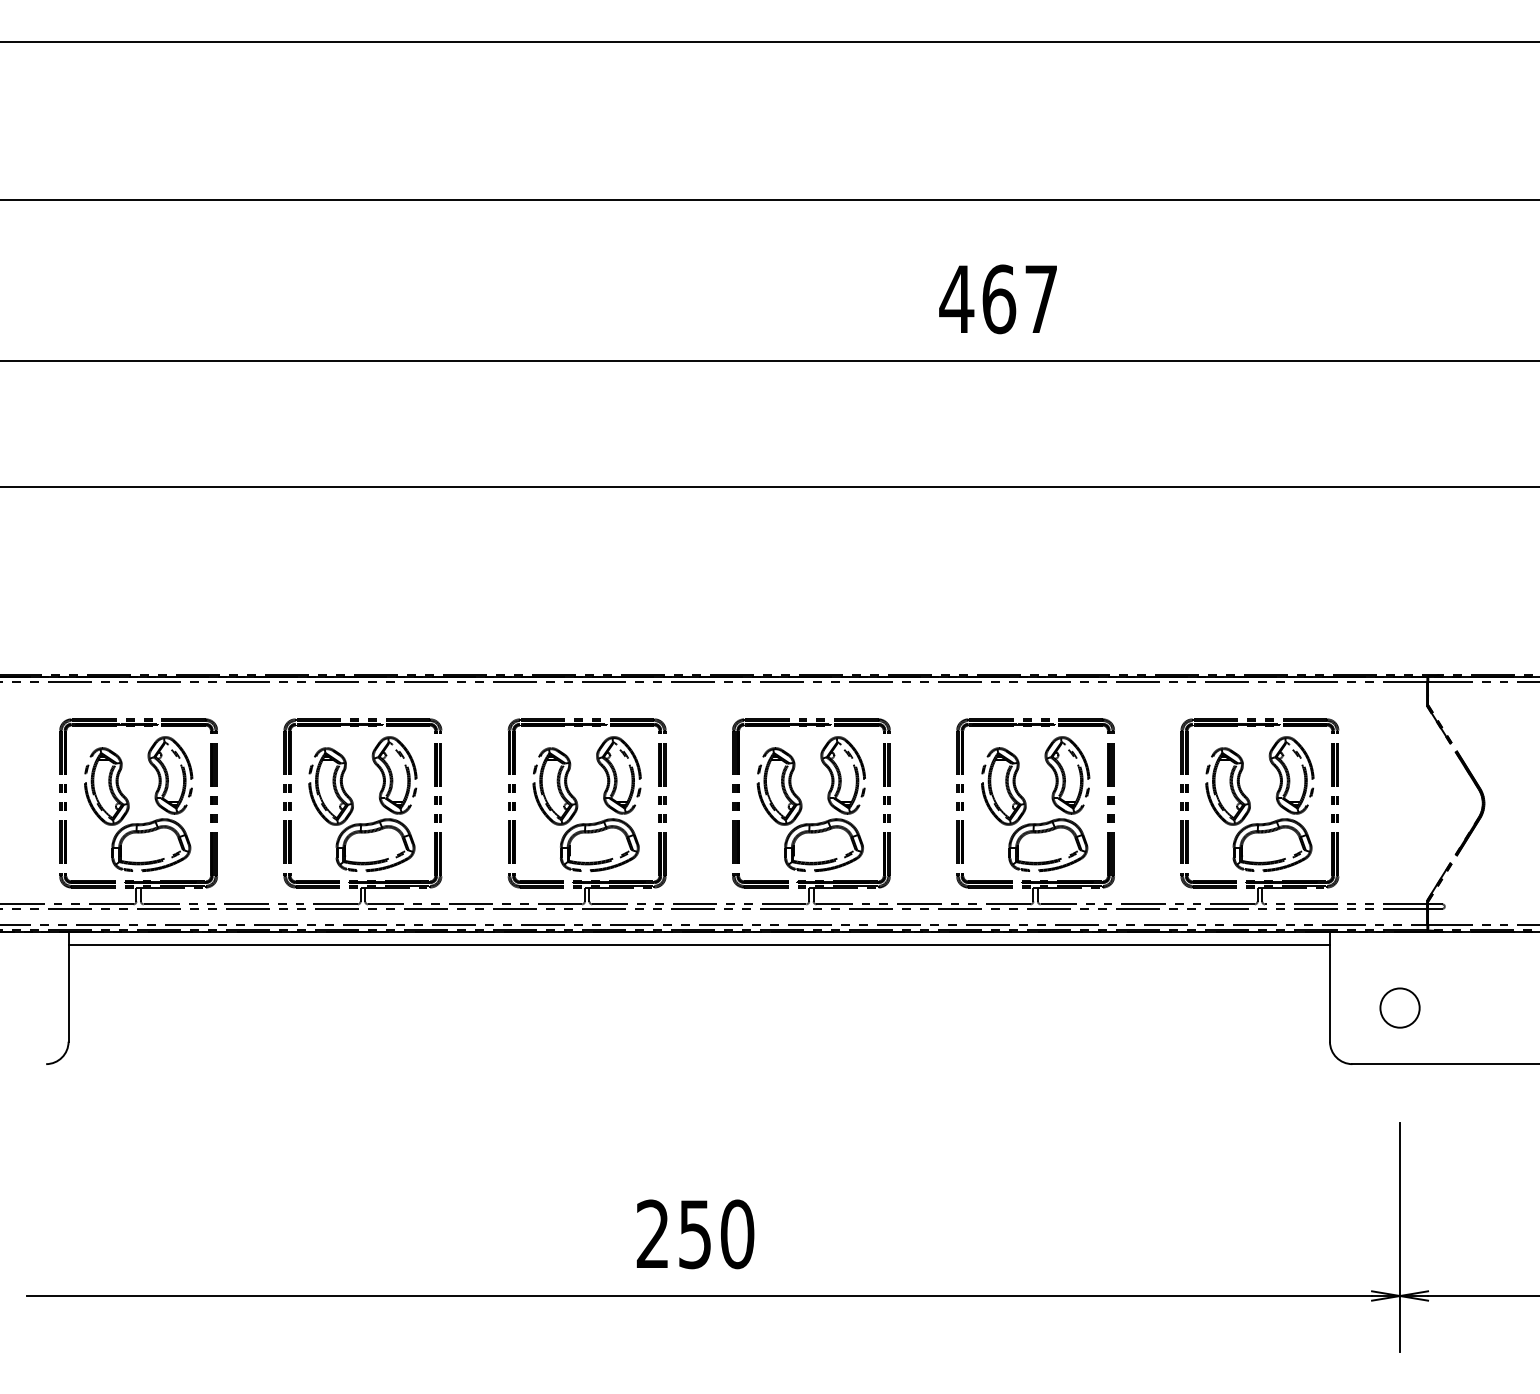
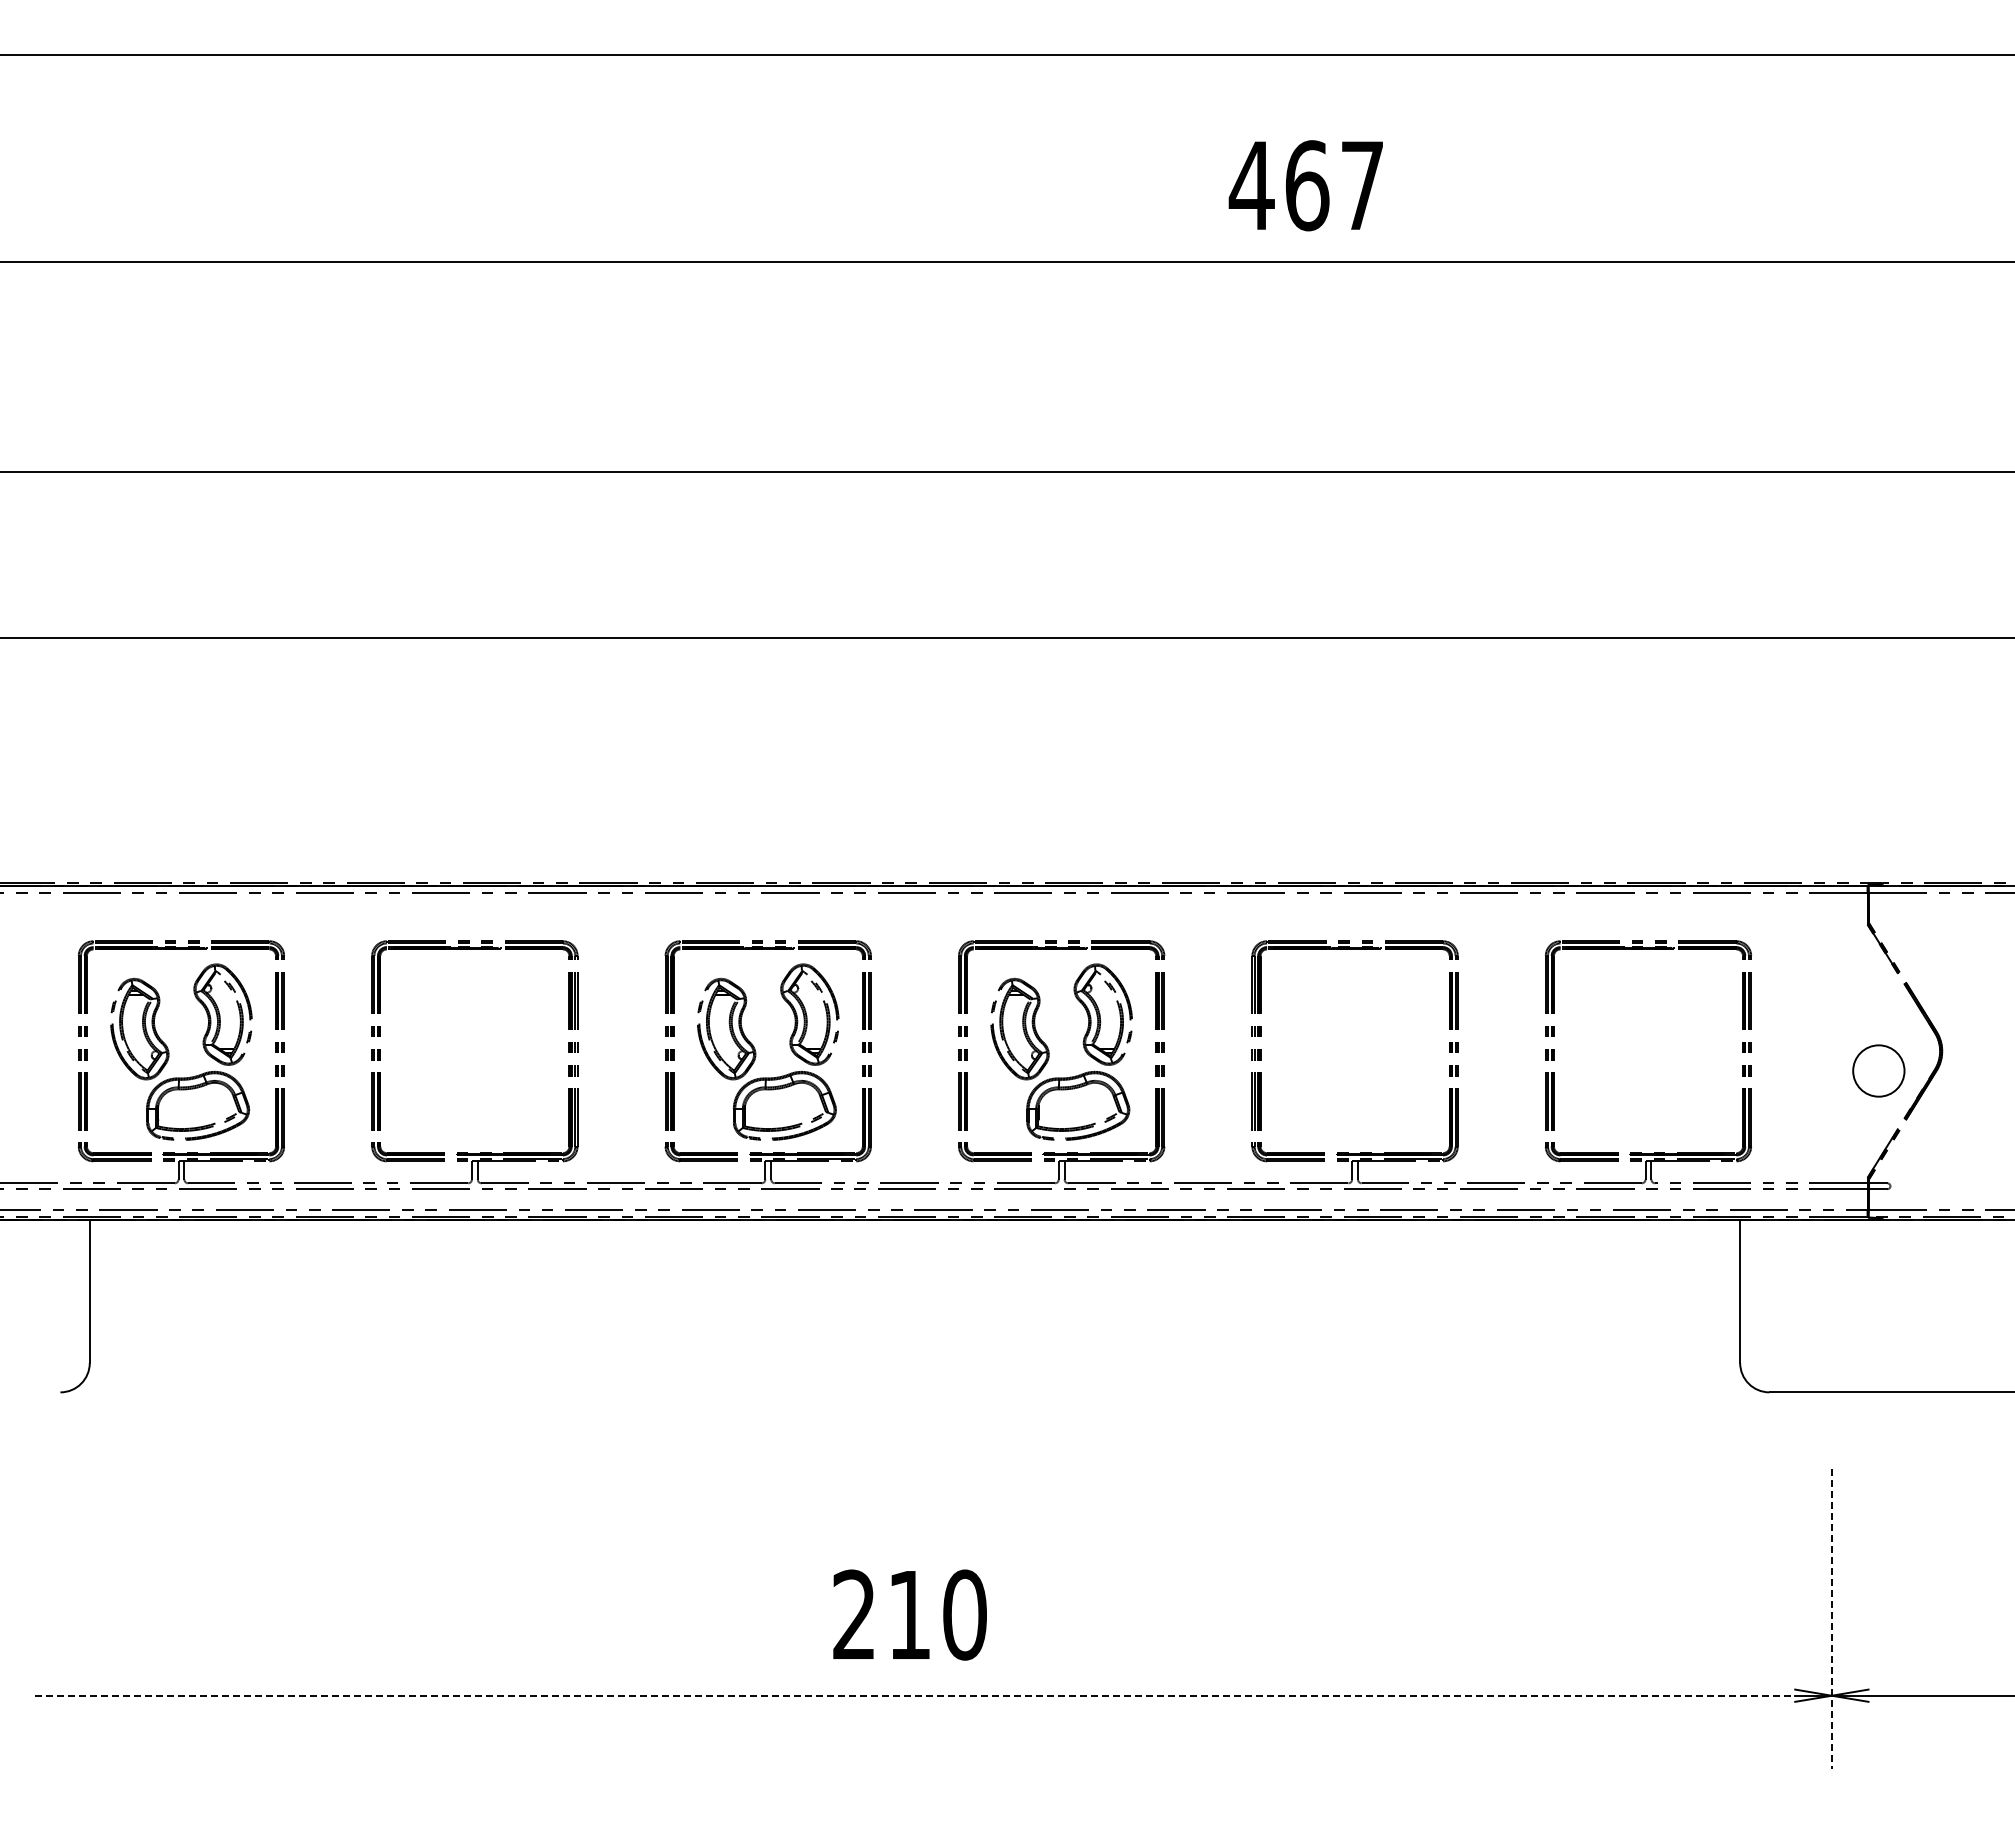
text: (997, 299) -> (1305, 185), moved
part: (353, 803) -> (462, 1051), removed
part: (1250, 803) -> (1636, 1051), removed
part: (1026, 805) -> (1343, 1053), removed
line: (698, 945) -> (914, 1236), removed
circle: (1399, 1007) -> (1878, 1070), moved
text: (695, 1234) -> (909, 1615), 250 -> 210
line: (1399, 1237) -> (1831, 1619), solid -> dashed
line: (699, 1295) -> (915, 1695), solid -> dashed

